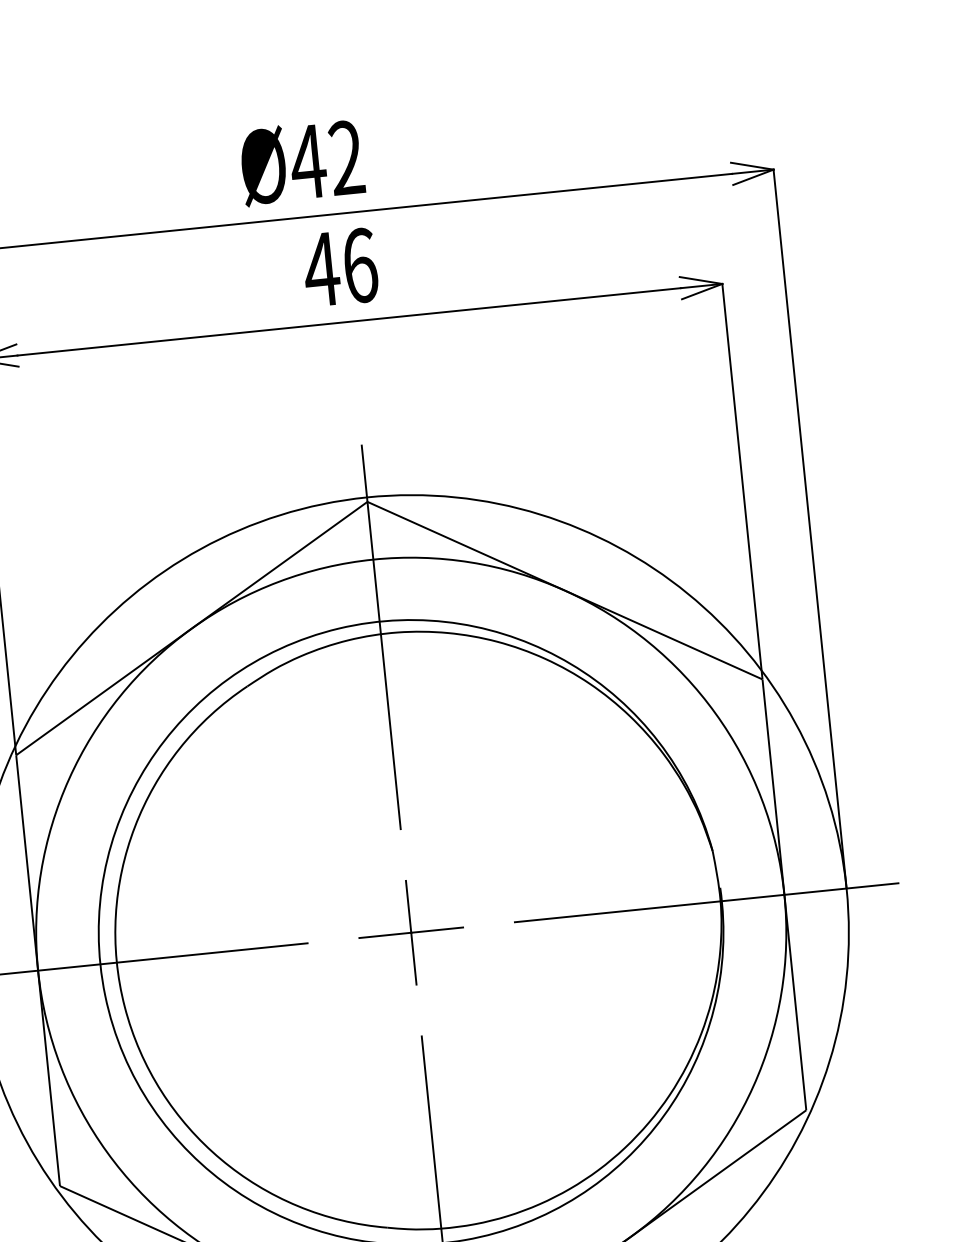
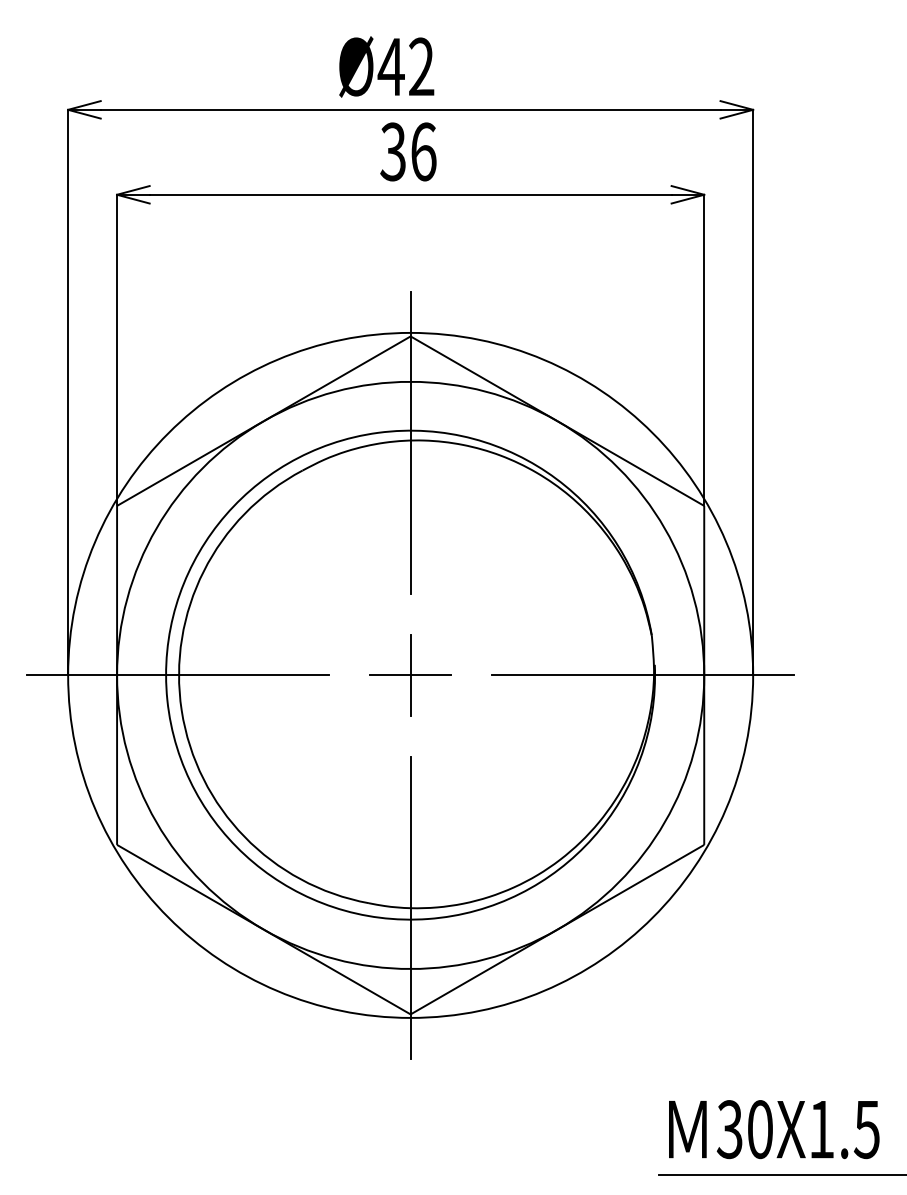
text: (320, 269) -> (392, 151), 46 -> 36

